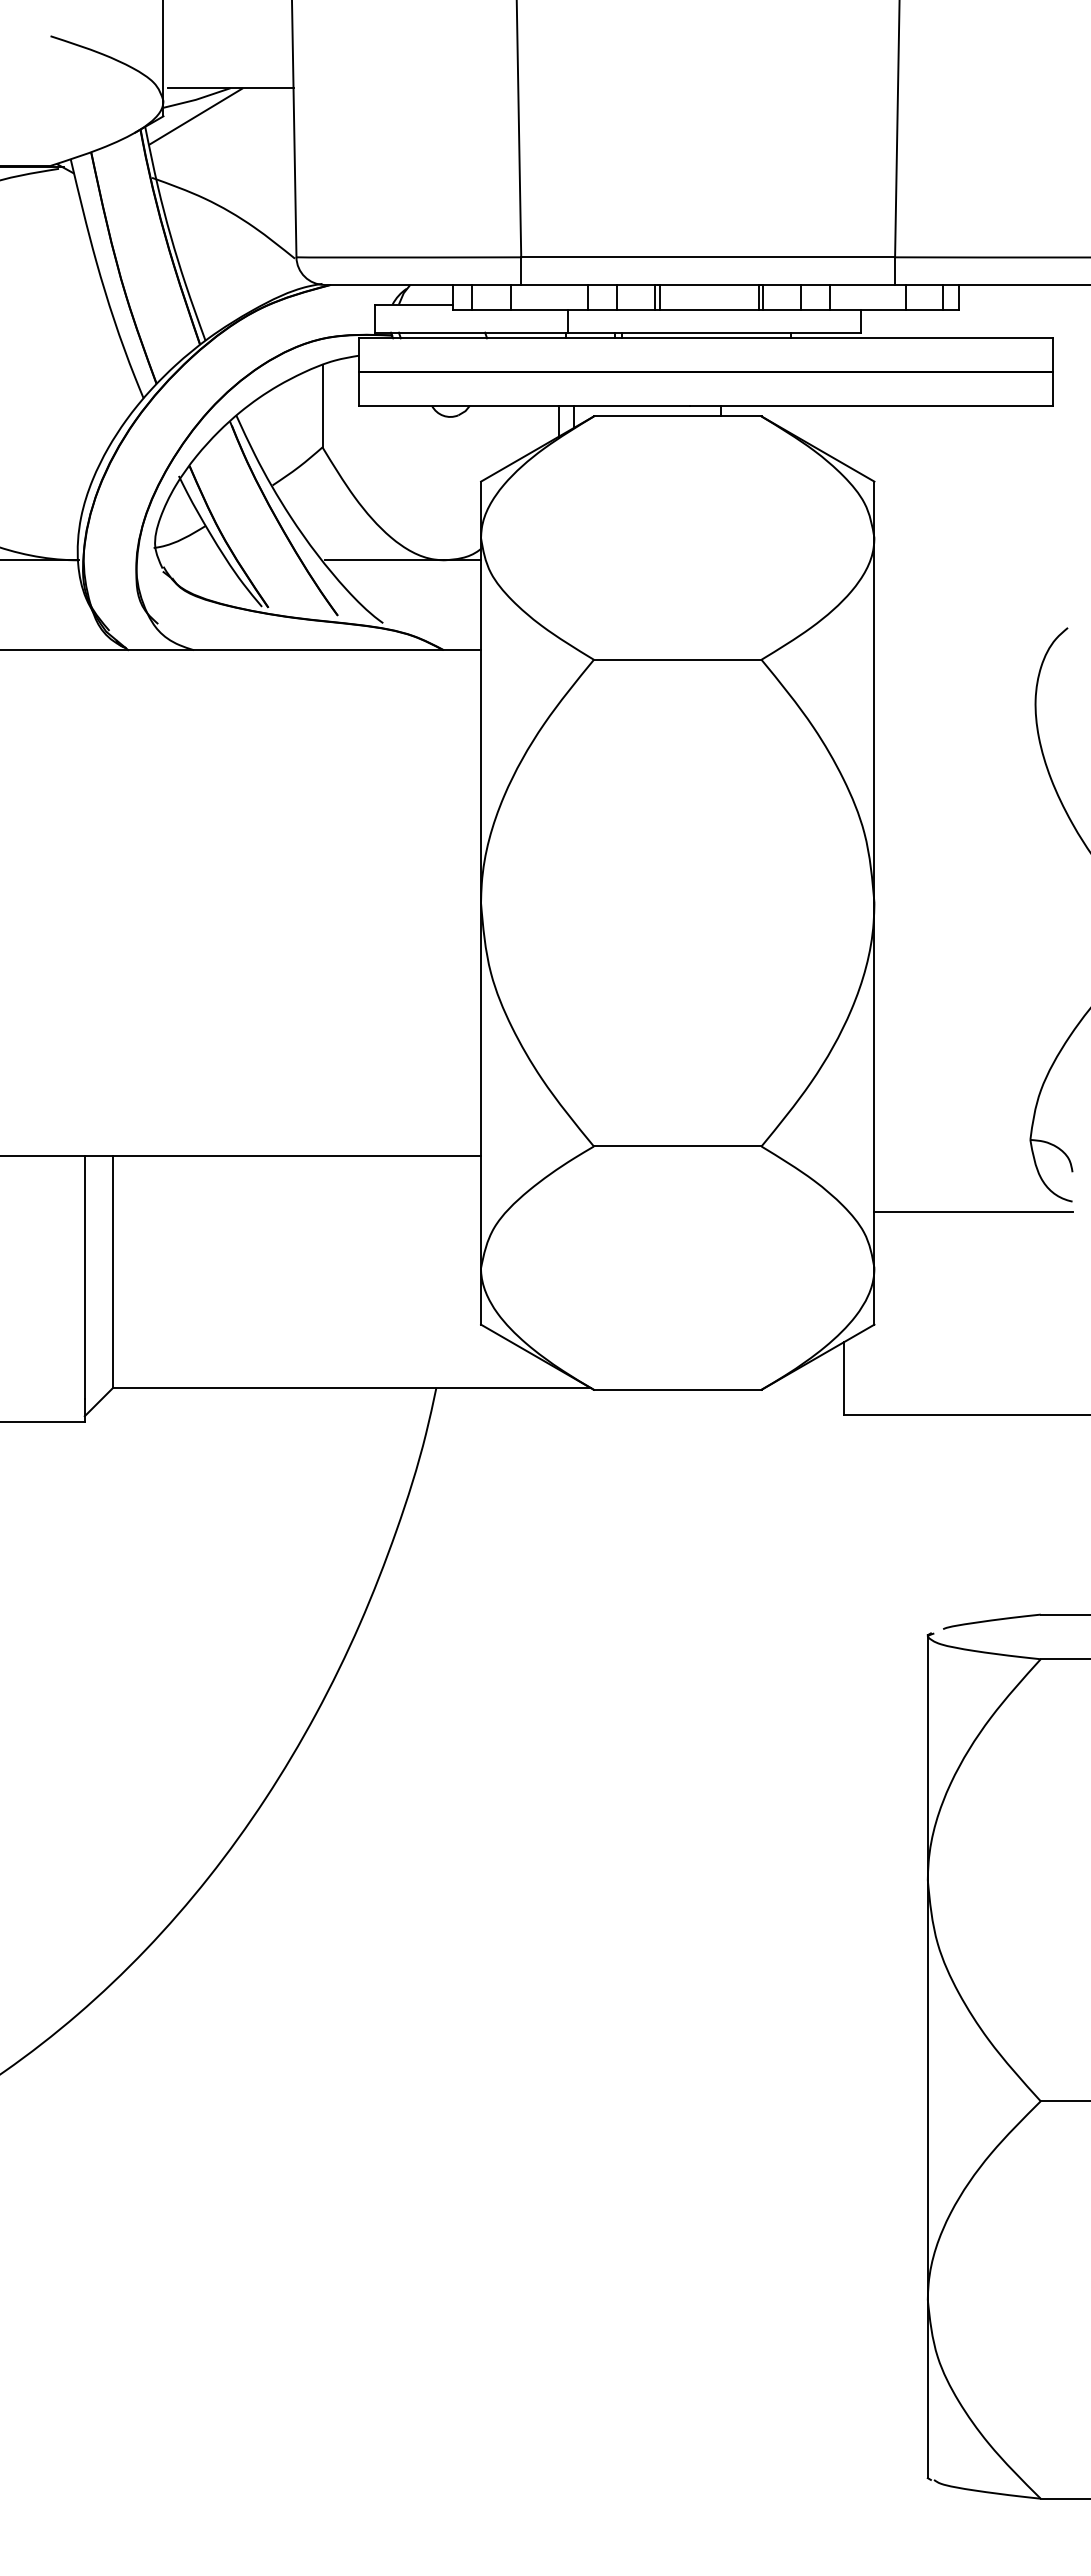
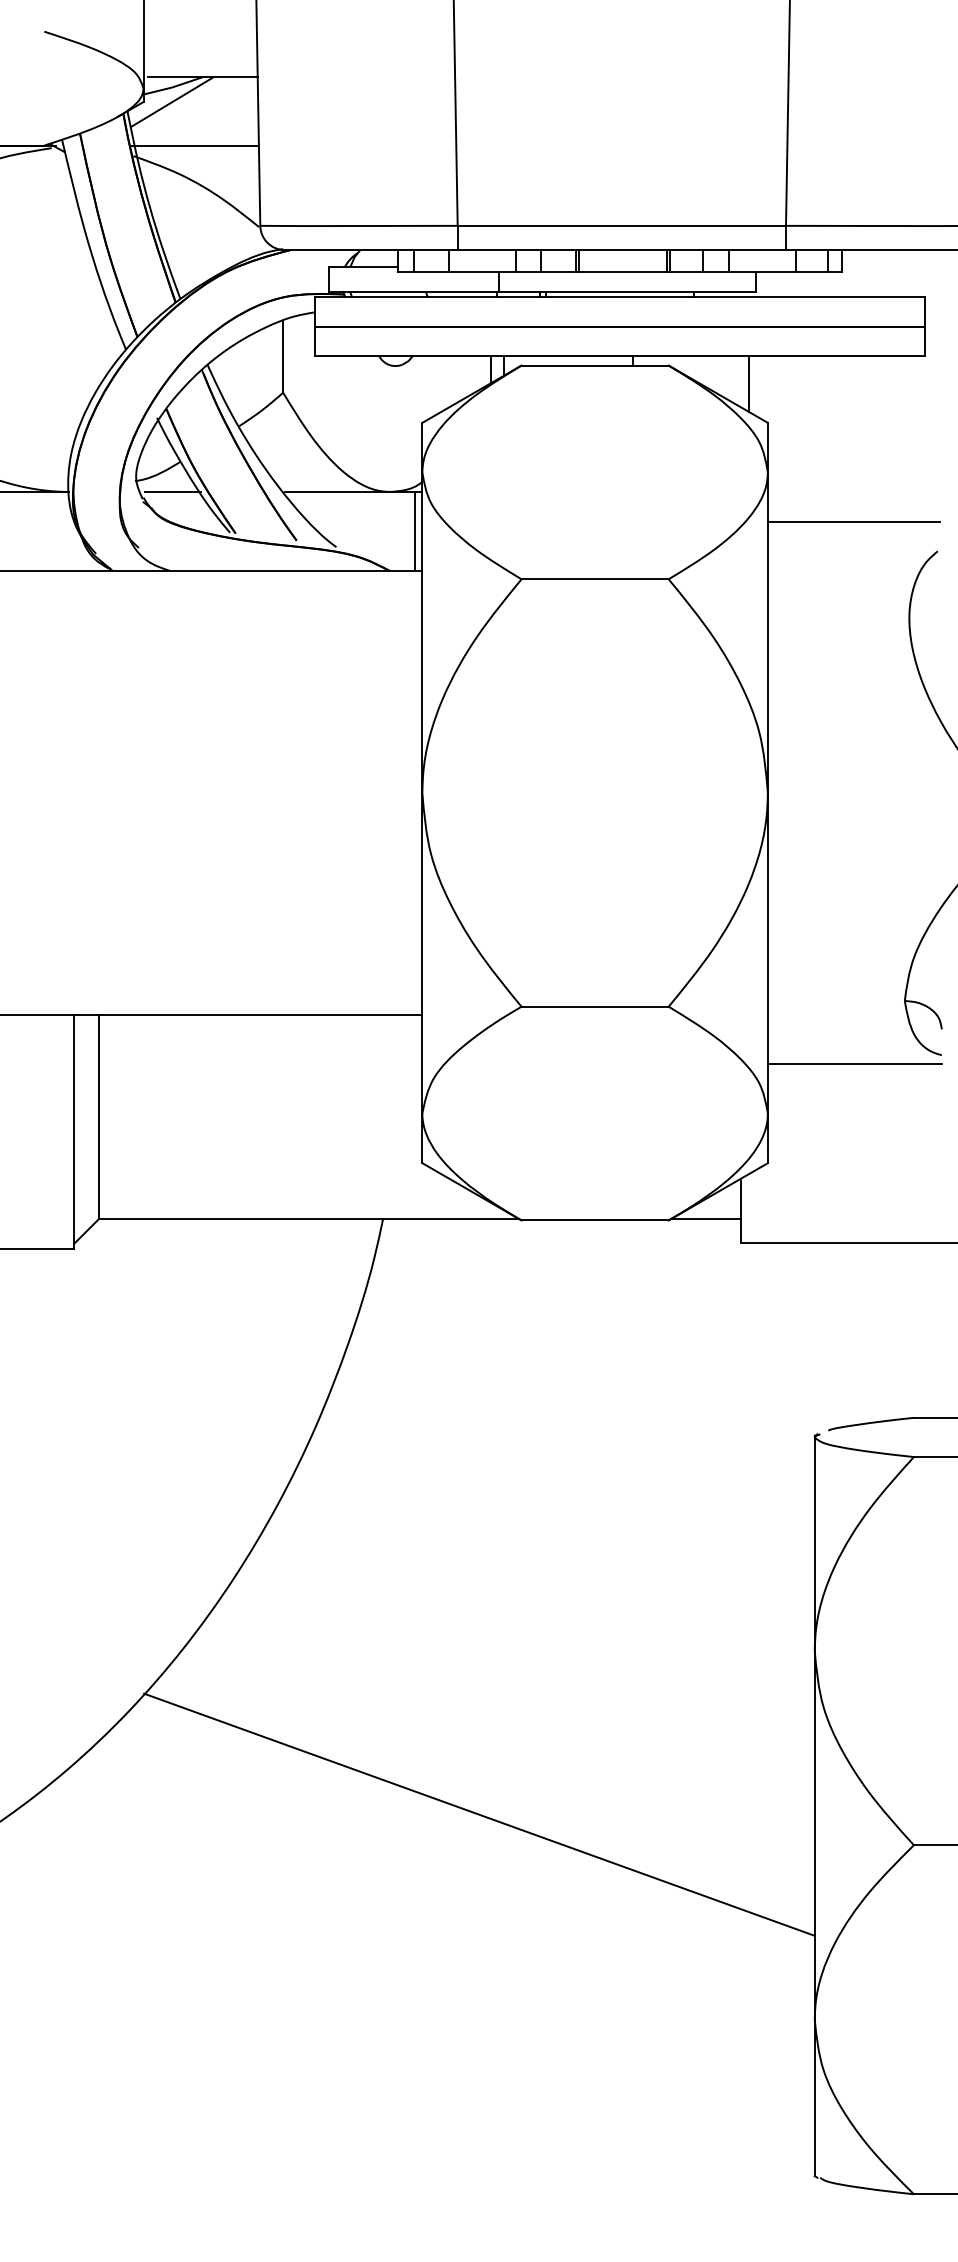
line: (221, 166) -> (194, 146), added
line: (853, 437) -> (749, 384), added
line: (196, 560) -> (172, 492), added
line: (972, 594) -> (853, 521), added
line: (472, 605) -> (414, 531), added
line: (803, 1388) -> (705, 1219), added
line: (545, 2066) -> (479, 1814), added

